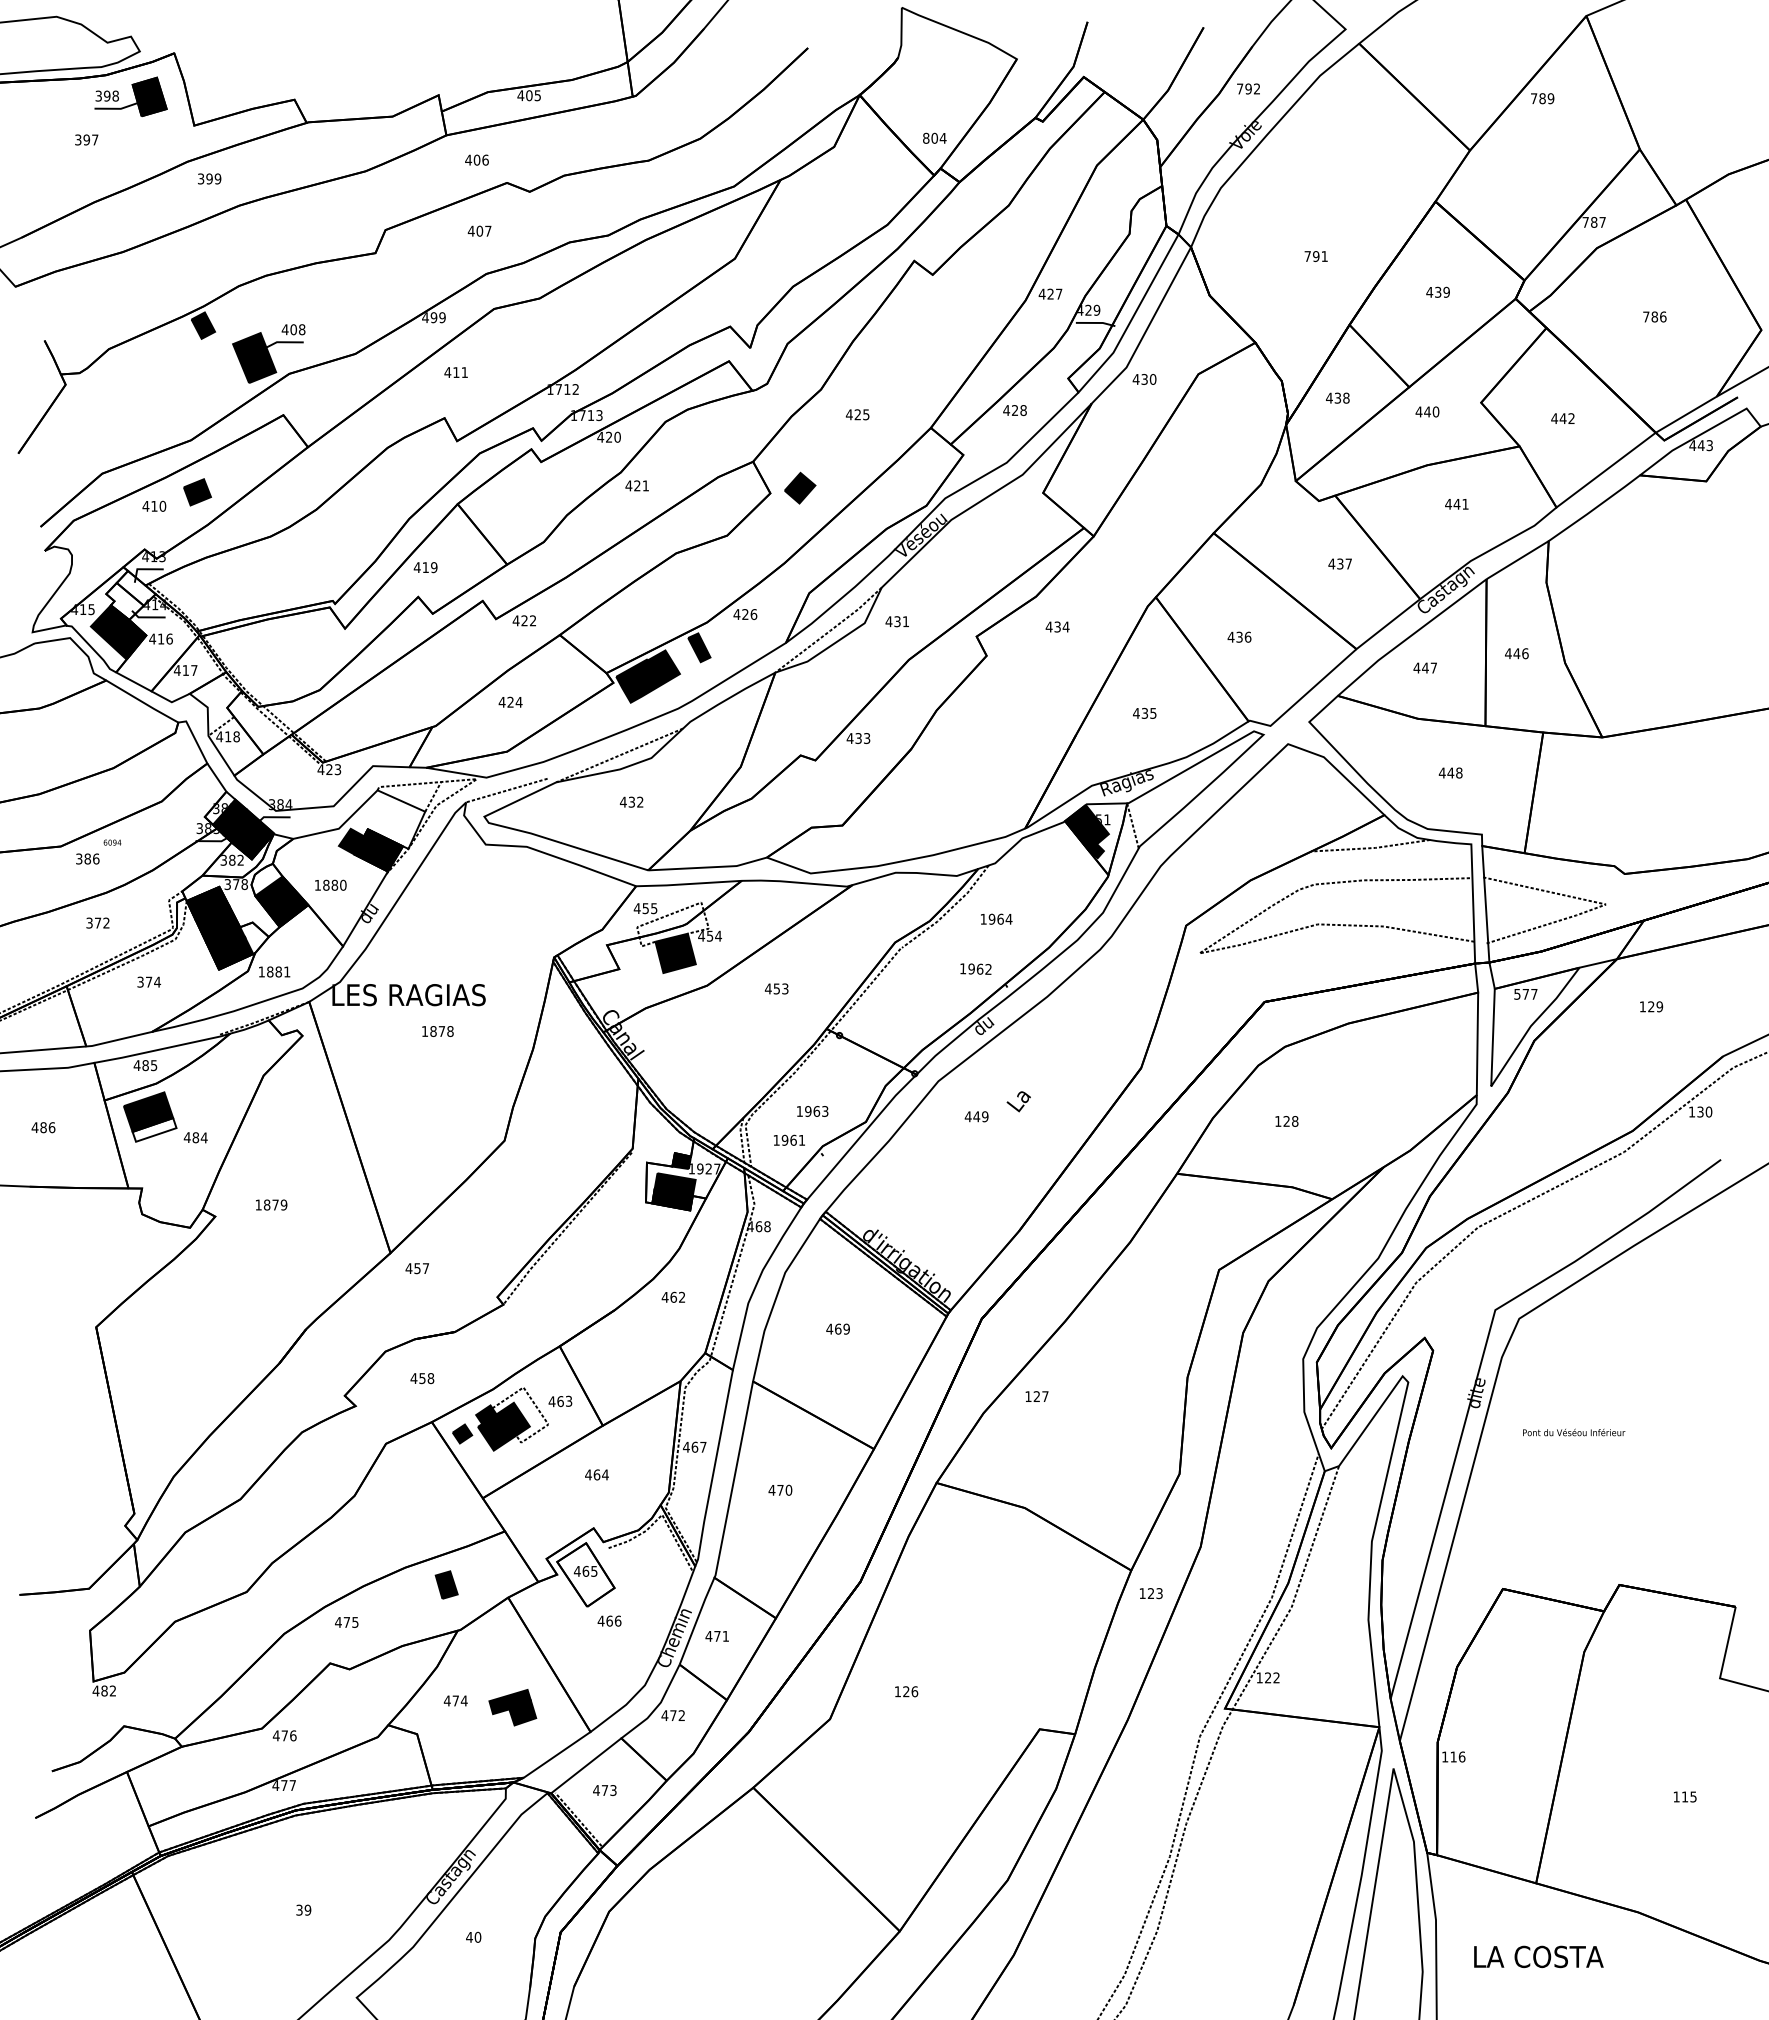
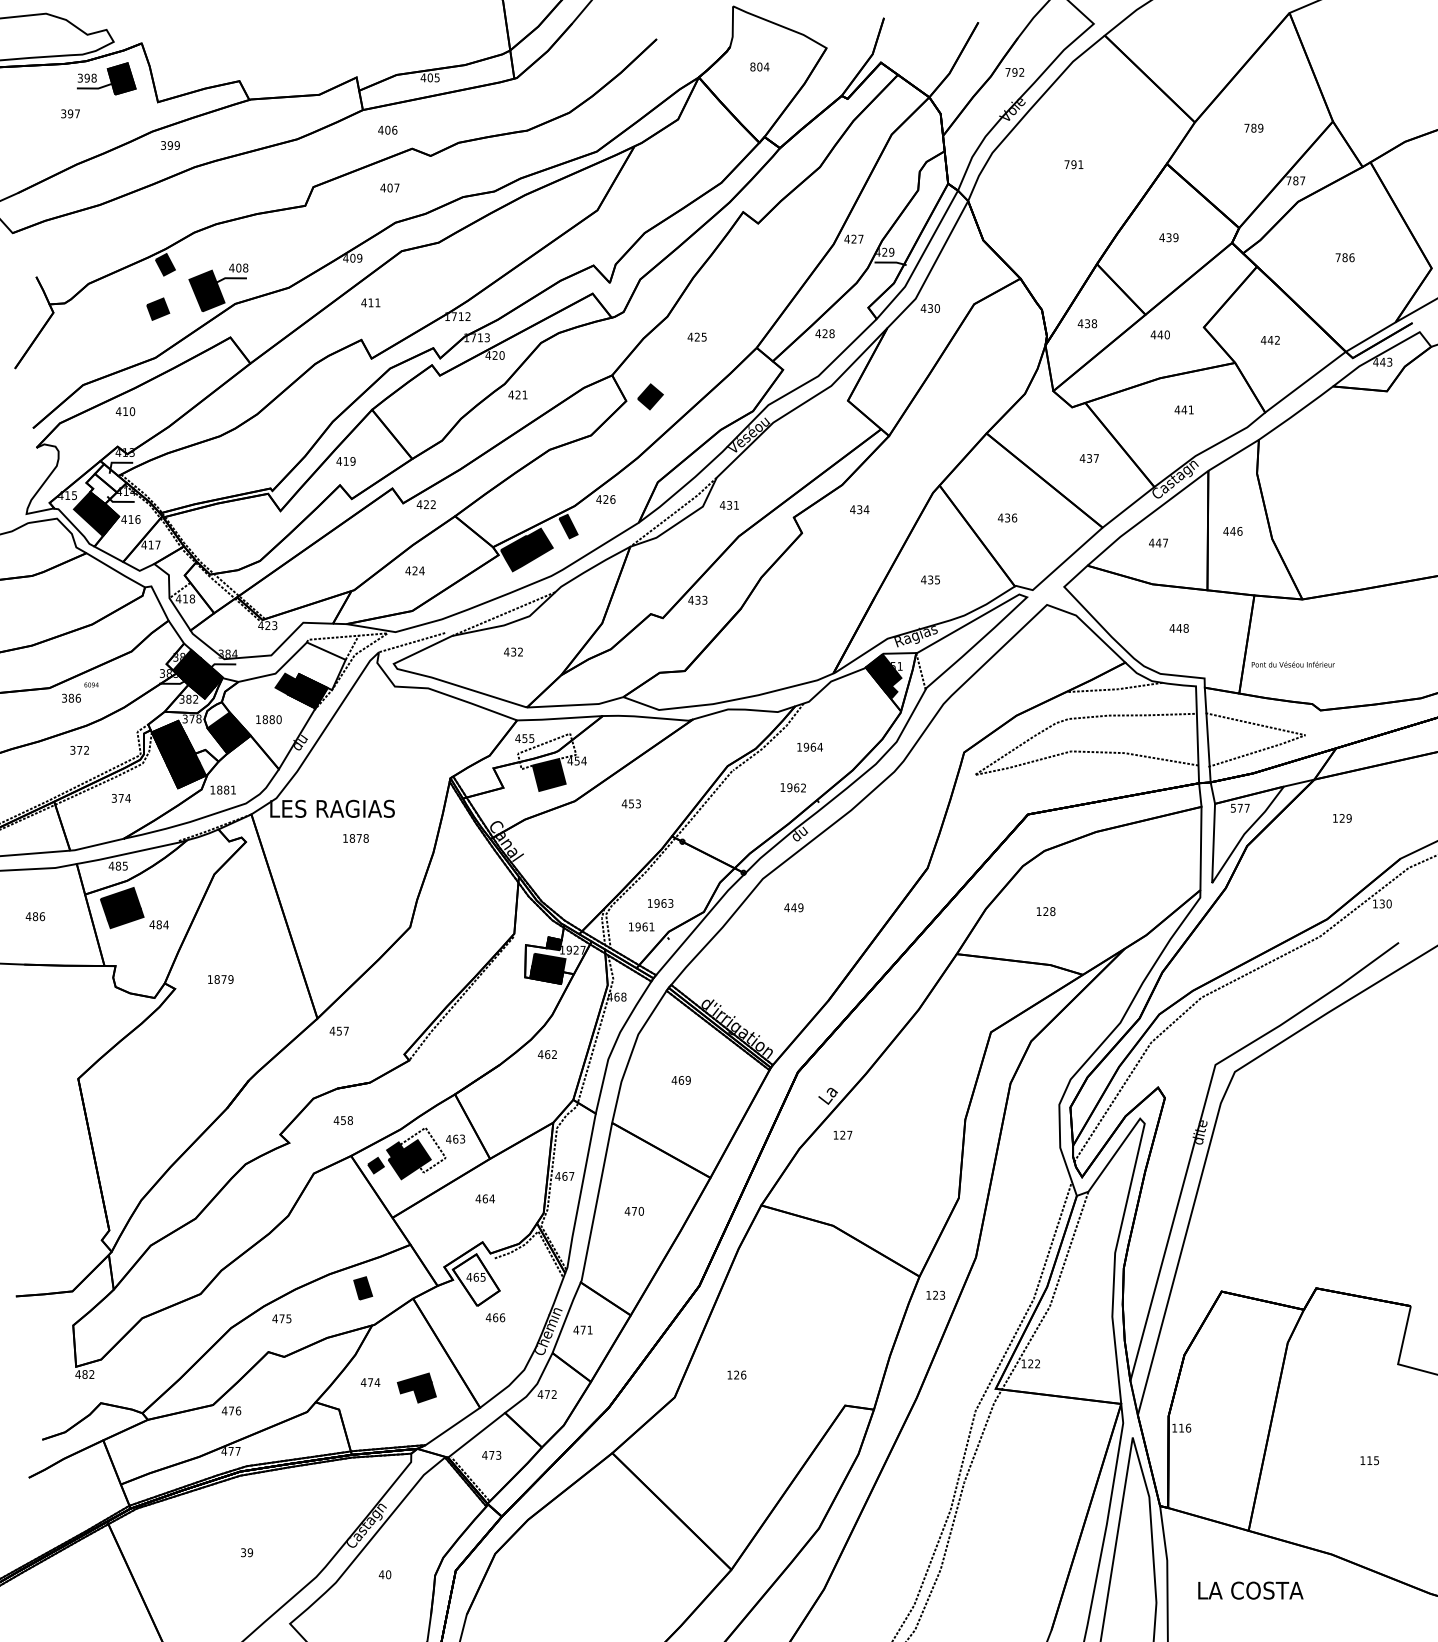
text: (1542, 98) -> (1253, 128), moved
text: (934, 137) -> (759, 66), moved
text: (1315, 256) -> (1073, 164), moved
text: (433, 317) -> (352, 258), 499 -> 409
part: (197, 492) -> (158, 309), moved
text: (1018, 1101) -> (827, 1096), moved
fill: (154, 1129) -> (125, 918), added
text: (1574, 1432) -> (1293, 664), moved

